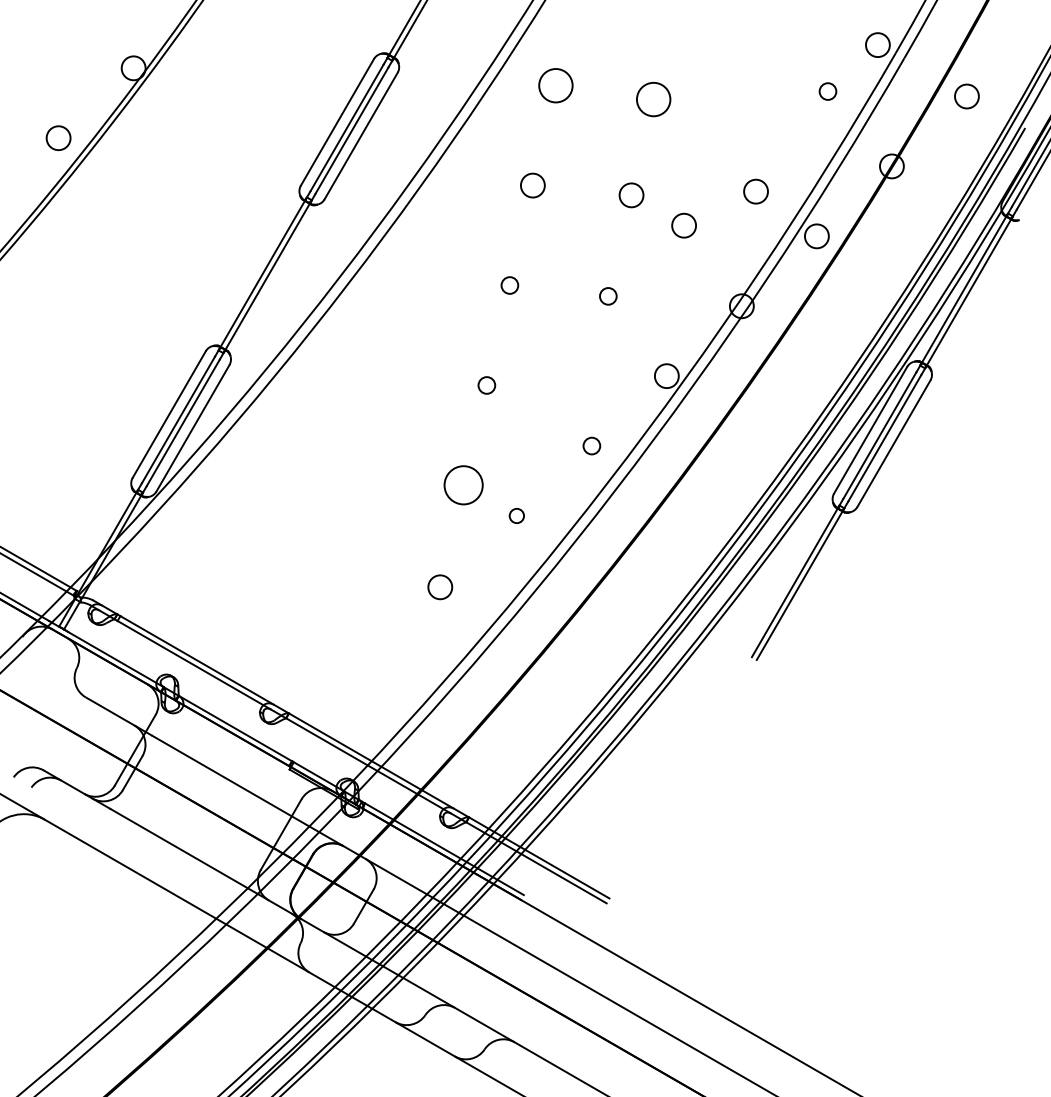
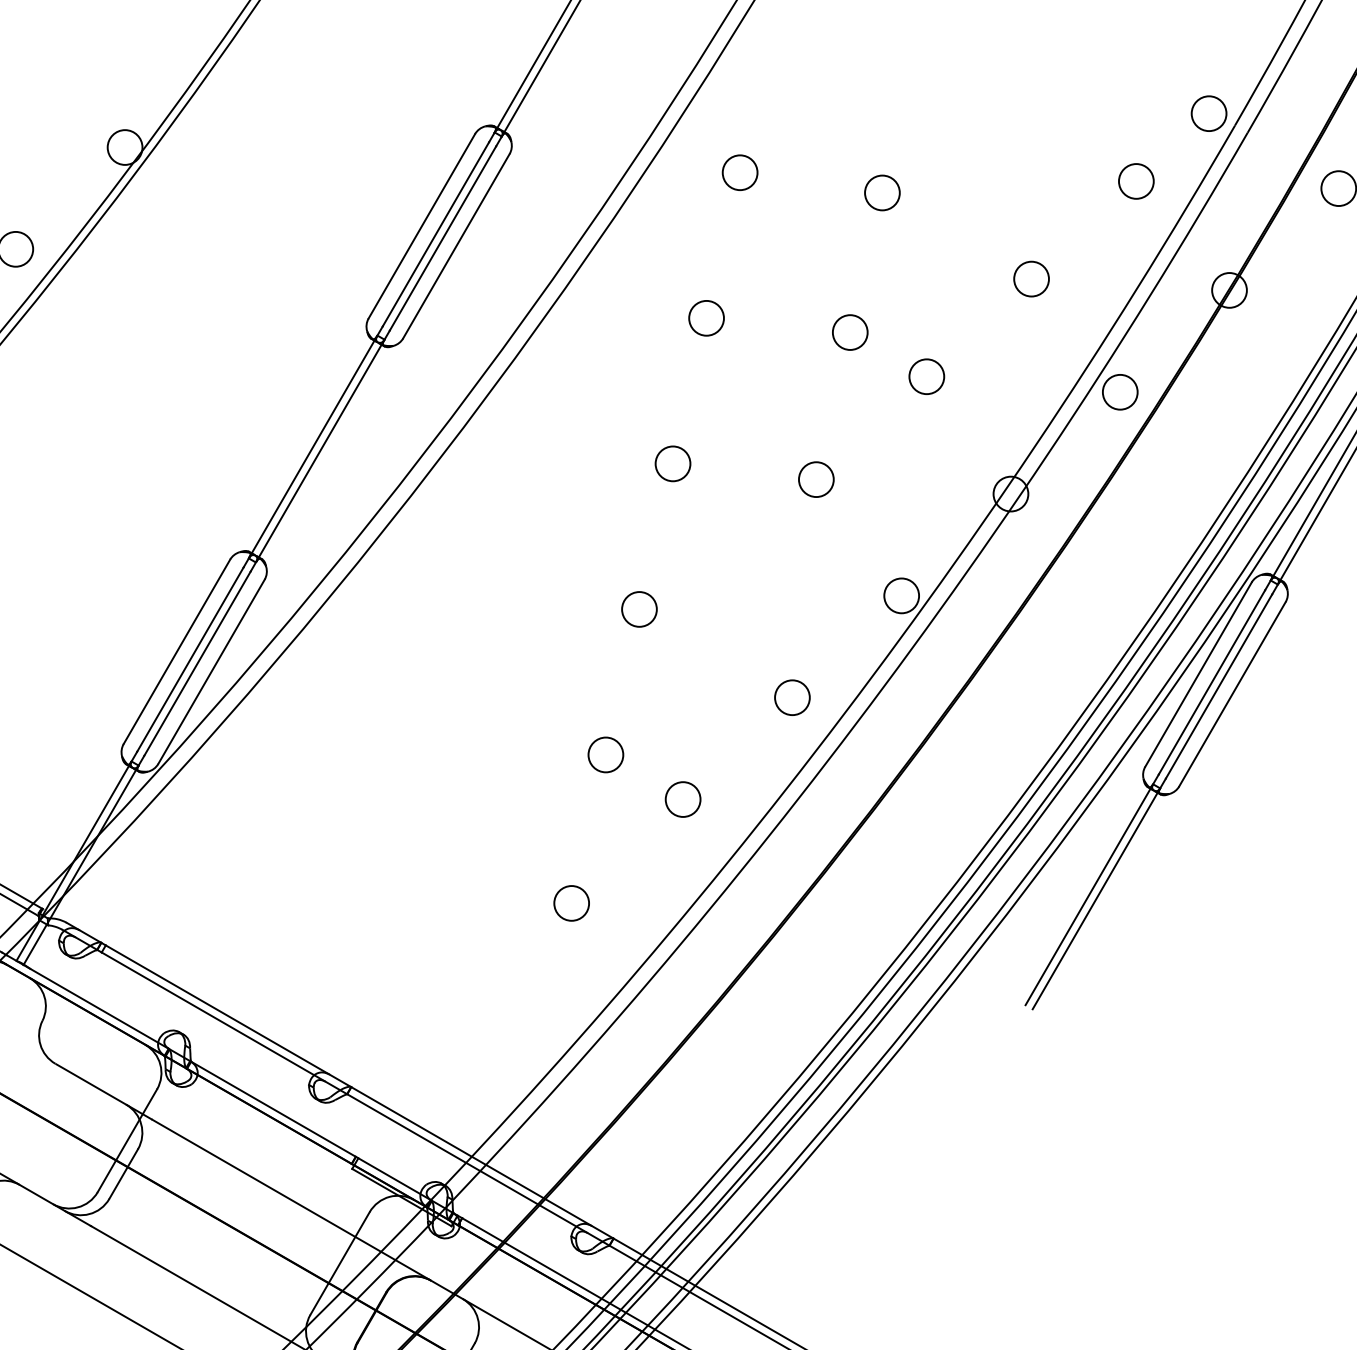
circle: (555, 85) -> (739, 172), size x0.71
circle: (827, 91) -> (1135, 181), size x1.43
circle: (653, 99) -> (882, 192), size x0.71
circle: (755, 191) -> (1030, 278), moved
circle: (509, 285) -> (672, 463), size x1.43
circle: (608, 296) -> (816, 479), size x1.43
circle: (486, 385) -> (638, 609), size x1.43
circle: (591, 445) -> (791, 696), size x1.43
circle: (463, 485) -> (605, 755), size x0.62
circle: (516, 515) -> (682, 798), size x1.67

